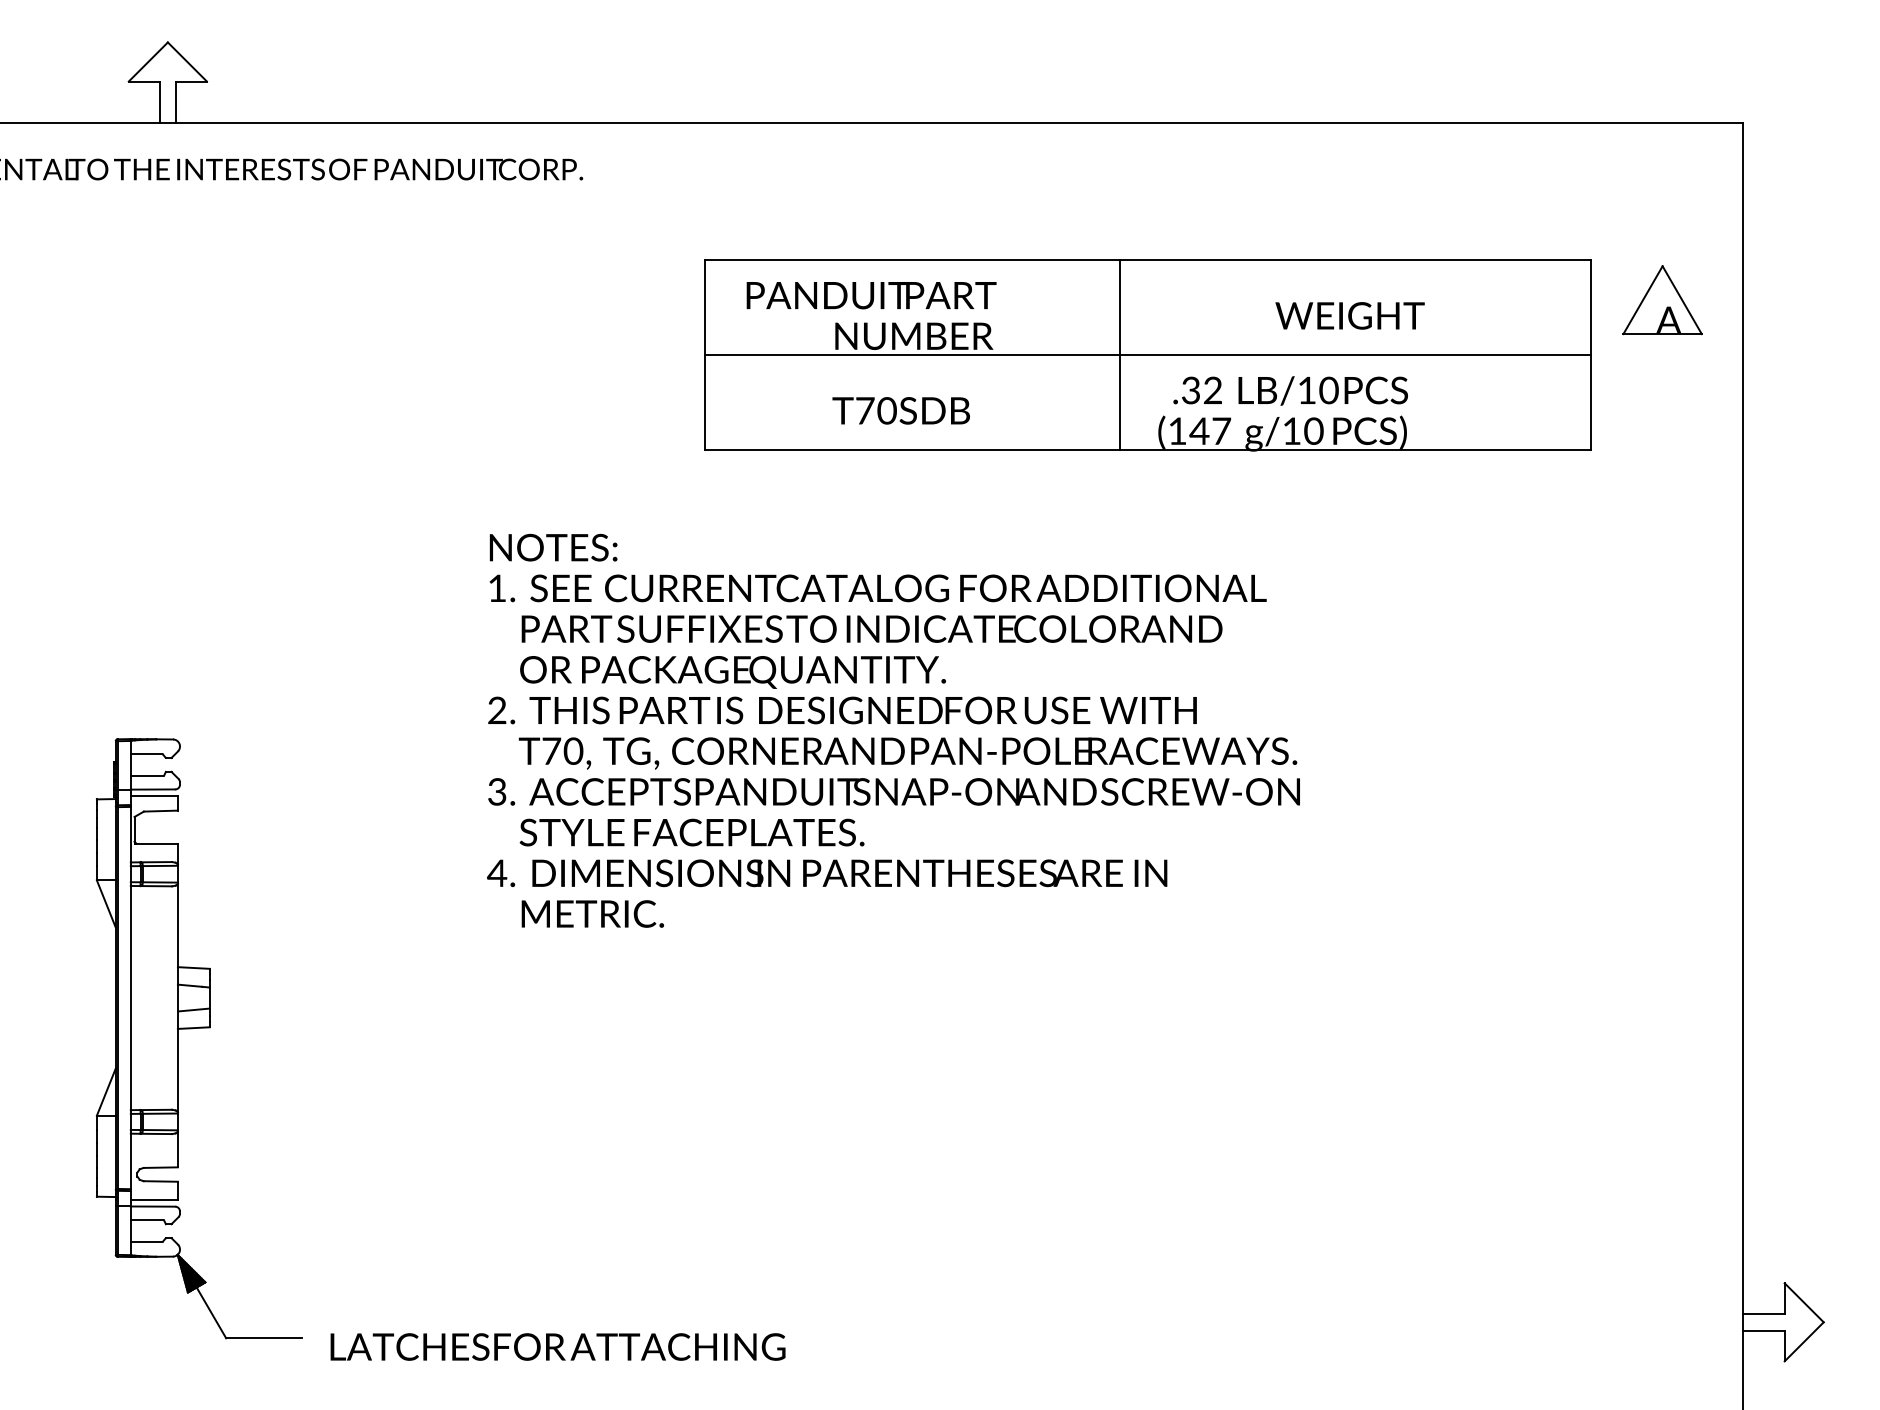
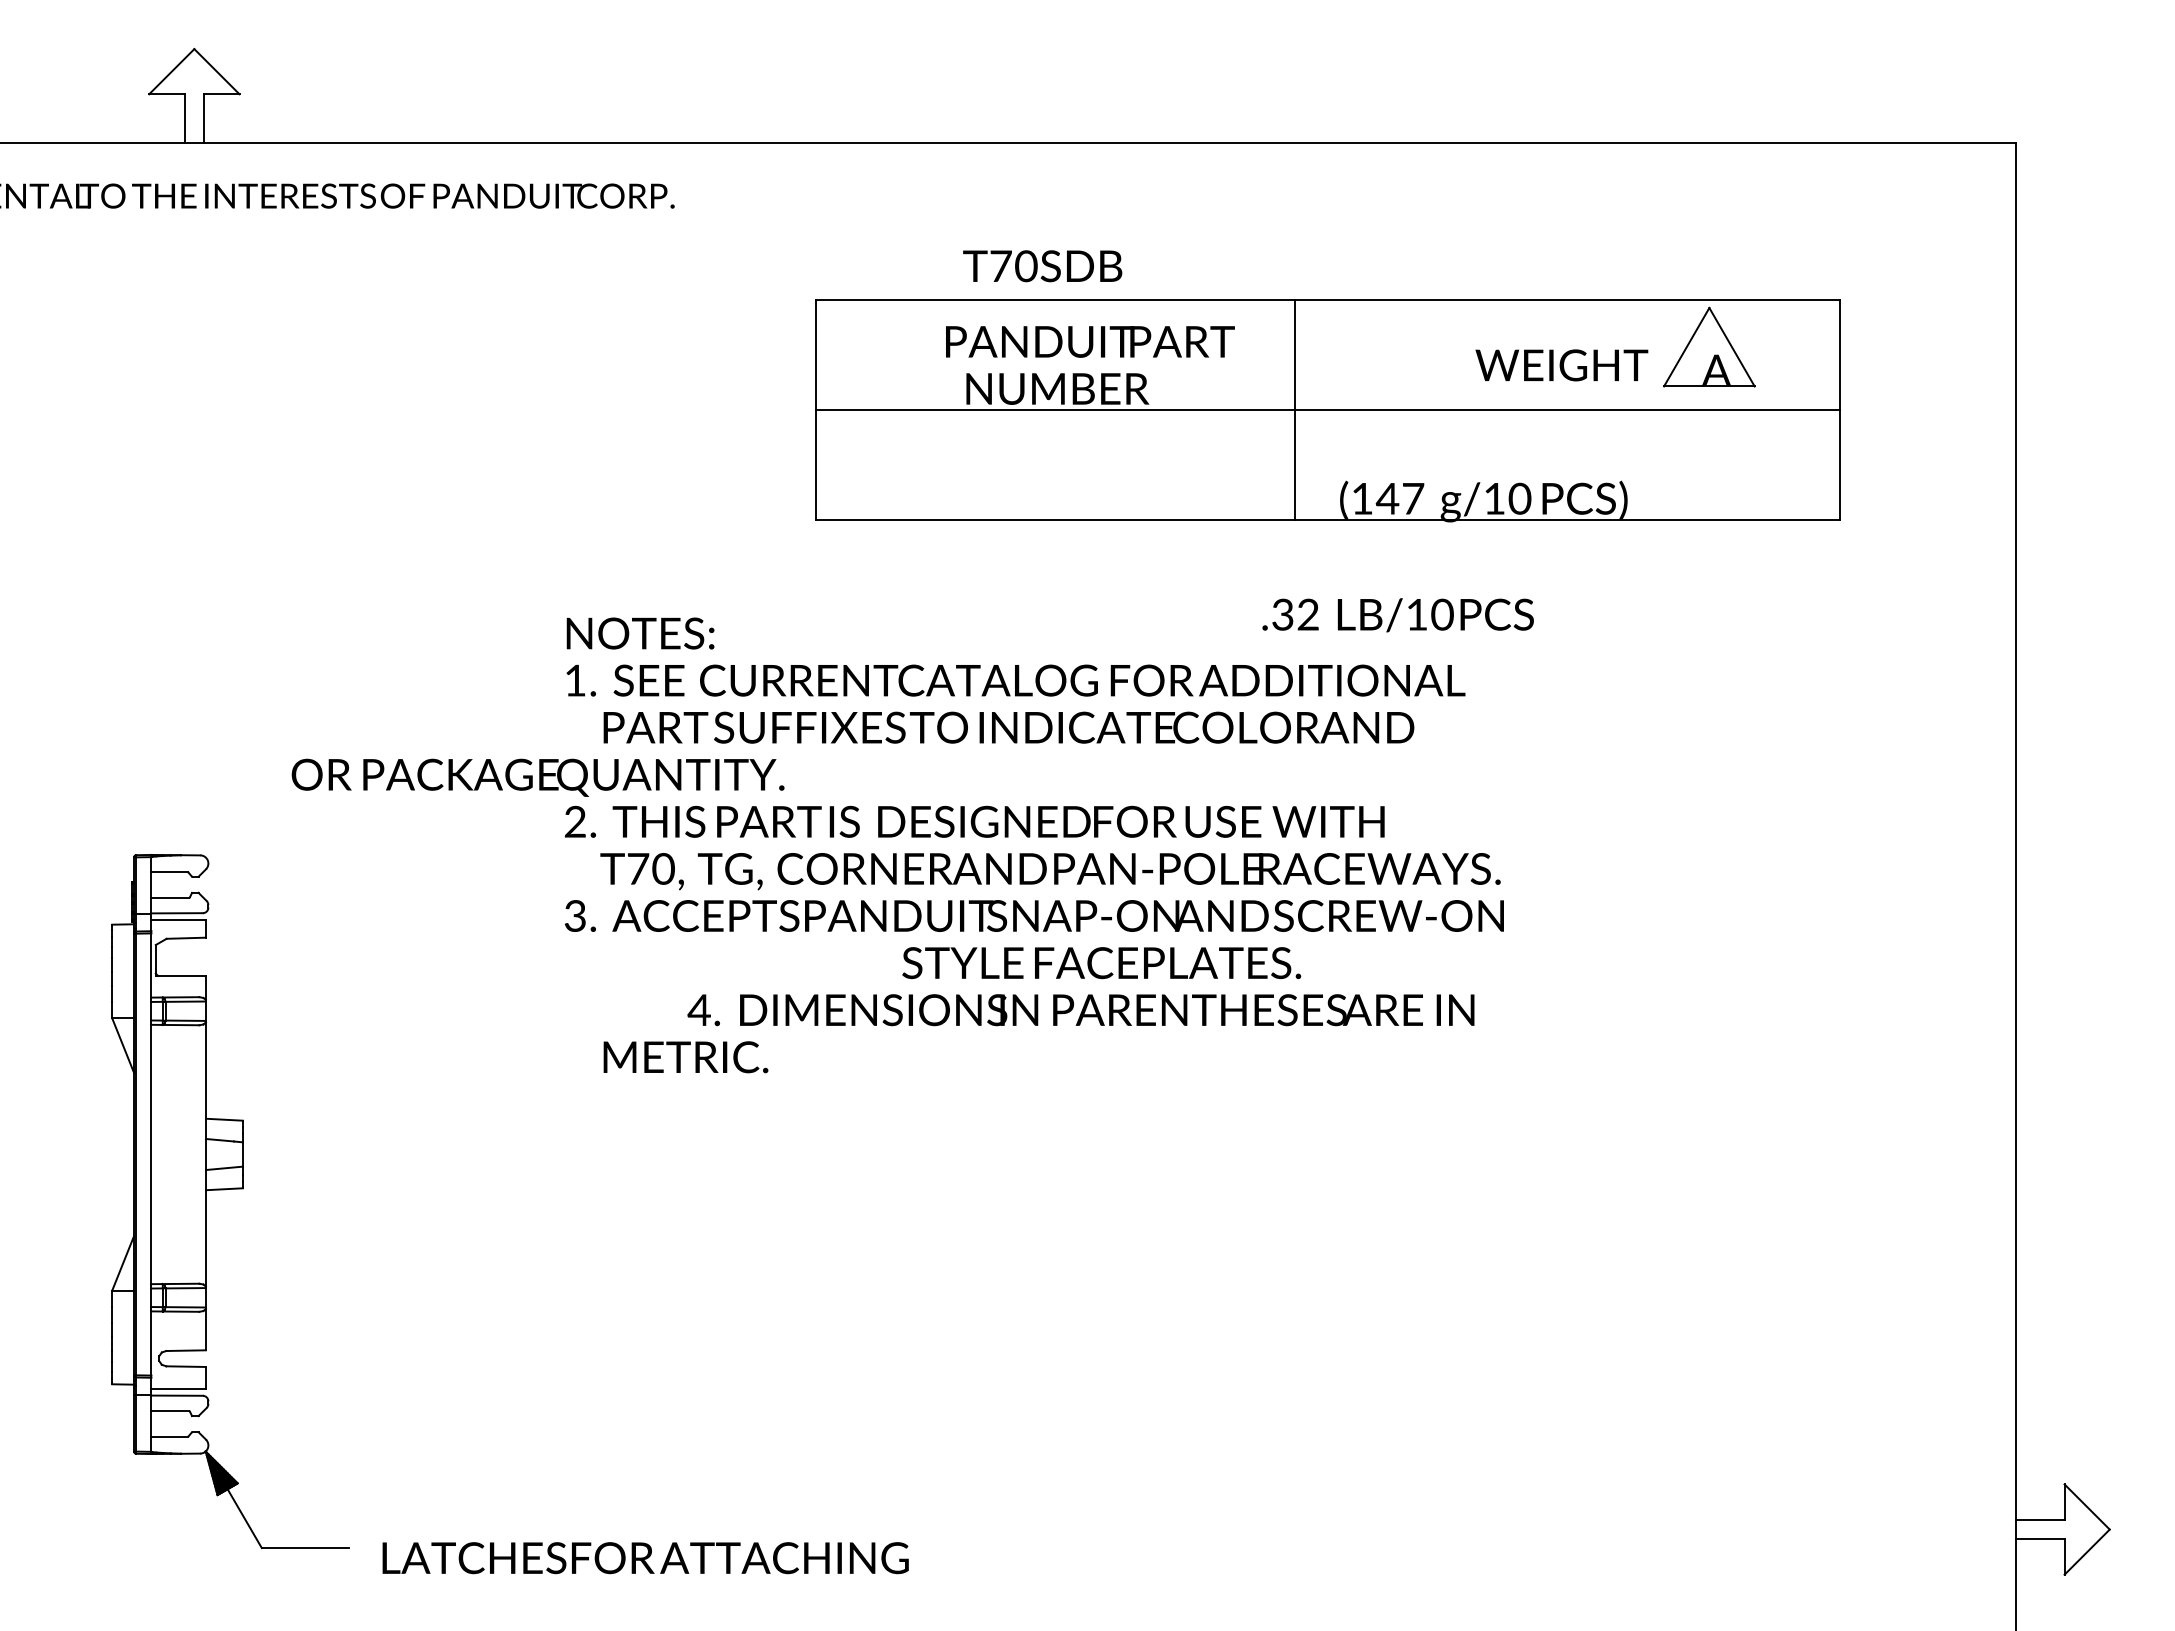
text: (871, 295) -> (1090, 341), moved
part: (1662, 299) -> (1709, 346), moved
text: (1290, 391) -> (1397, 615), moved
text: (901, 411) -> (1042, 266), moved
text: (732, 672) -> (537, 777), moved
text: (691, 832) -> (1101, 963), moved
text: (826, 873) -> (1080, 1010), moved

